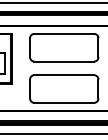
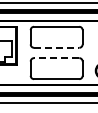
line: (64, 61) -> (56, 47), solid -> dashed
line: (64, 75) -> (56, 58), solid -> dashed

